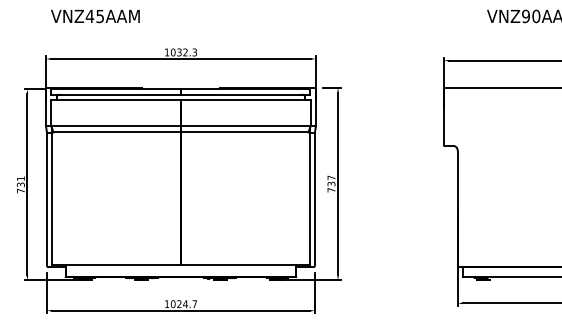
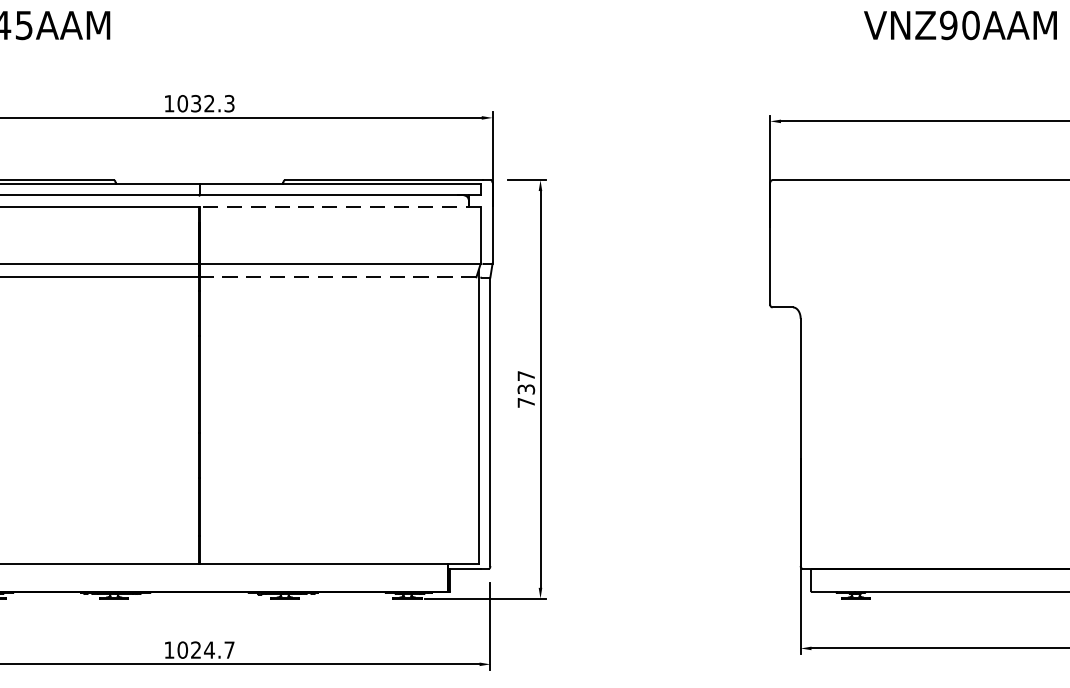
line: (245, 100) -> (339, 207), solid -> dashed
line: (244, 132) -> (337, 277), solid -> dashed

